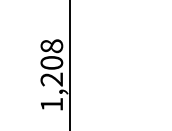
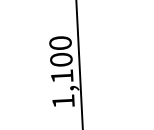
text: (51, 62) -> (61, 59), 1,208 -> 1,100

